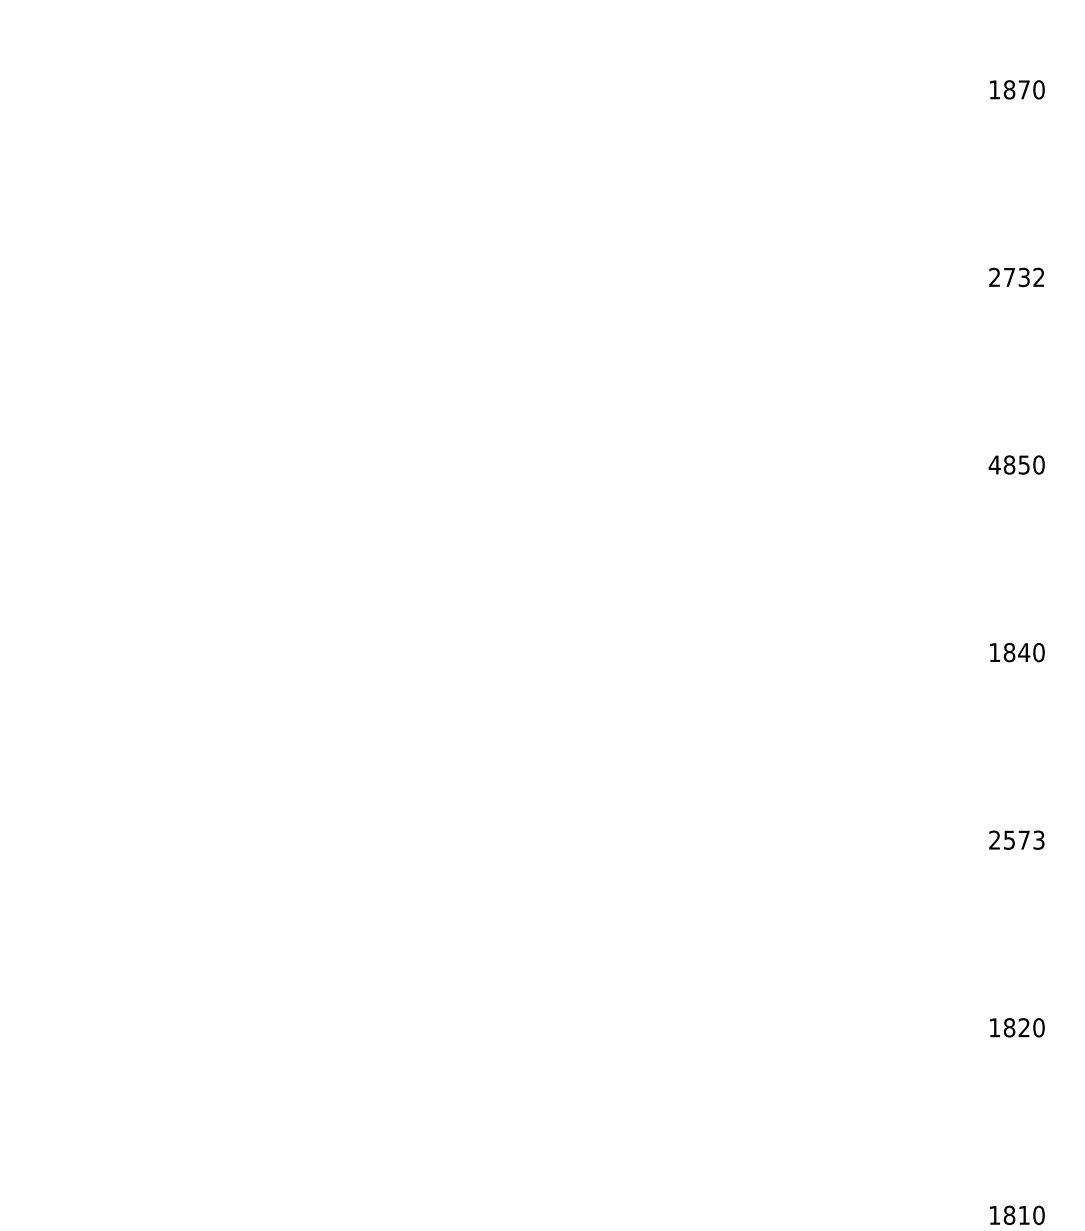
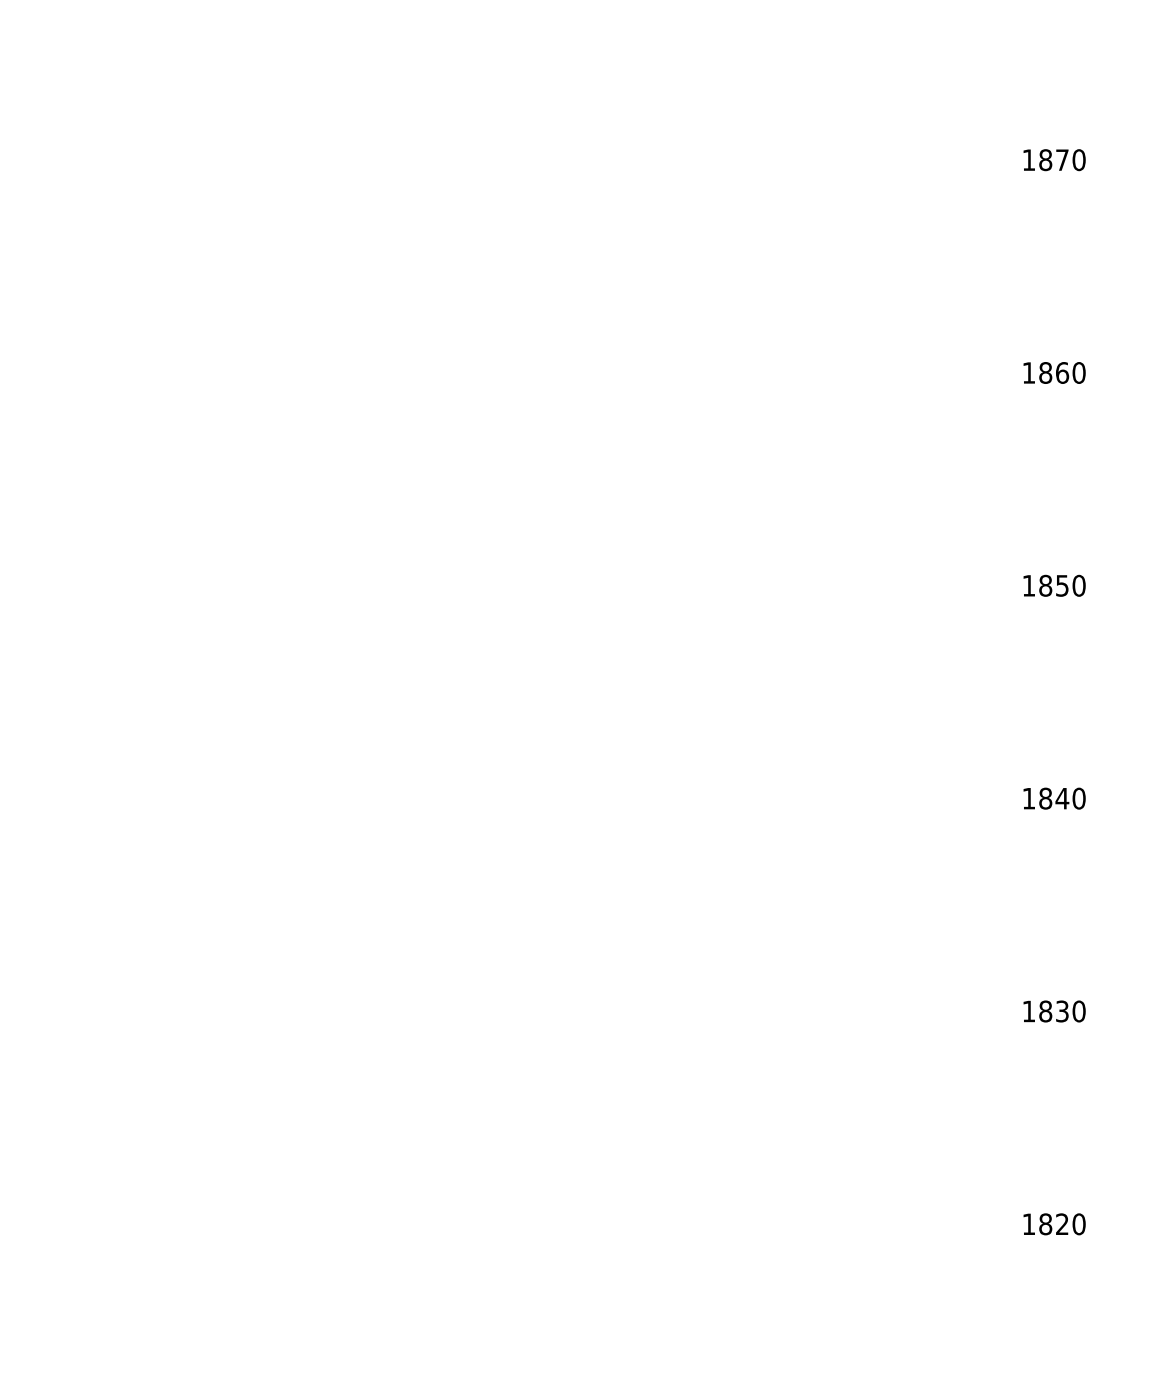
text: (1016, 277) -> (1053, 373), 2732 -> 1860
text: (994, 464) -> (1028, 585), 4850 -> 1850
text: (1016, 839) -> (1053, 1010), 2573 -> 1830

